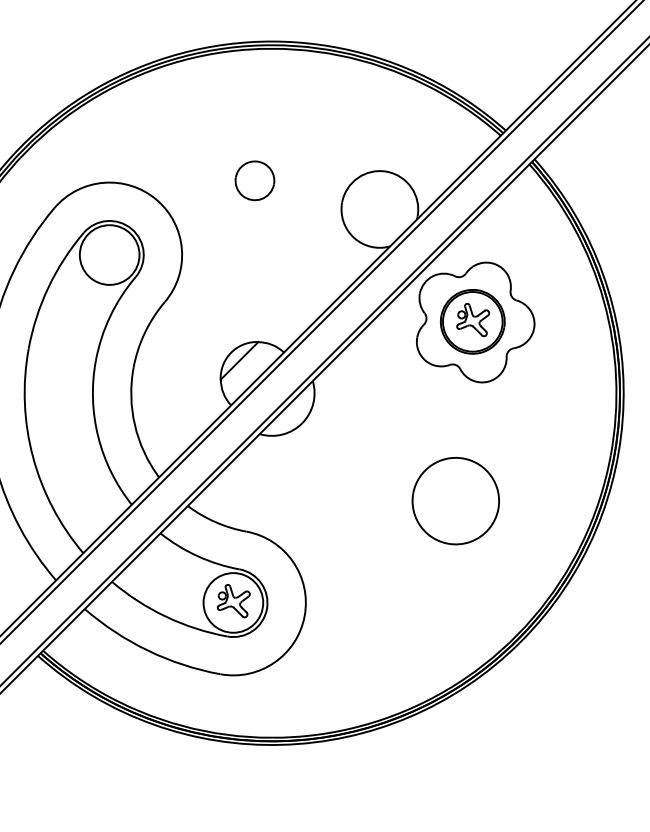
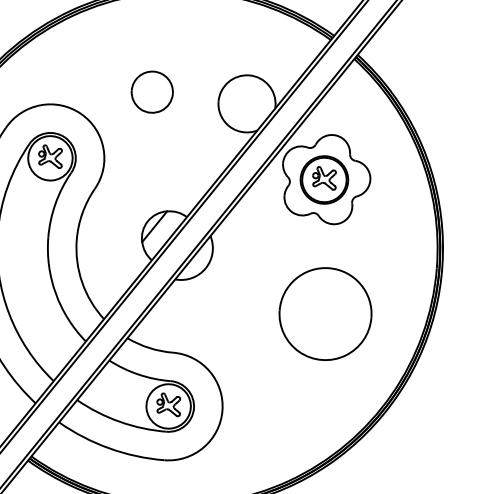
part: (254, 180) -> (151, 92), size x1.43
part: (109, 253) -> (50, 157), added
part: (455, 500) -> (325, 313), size x1.43

